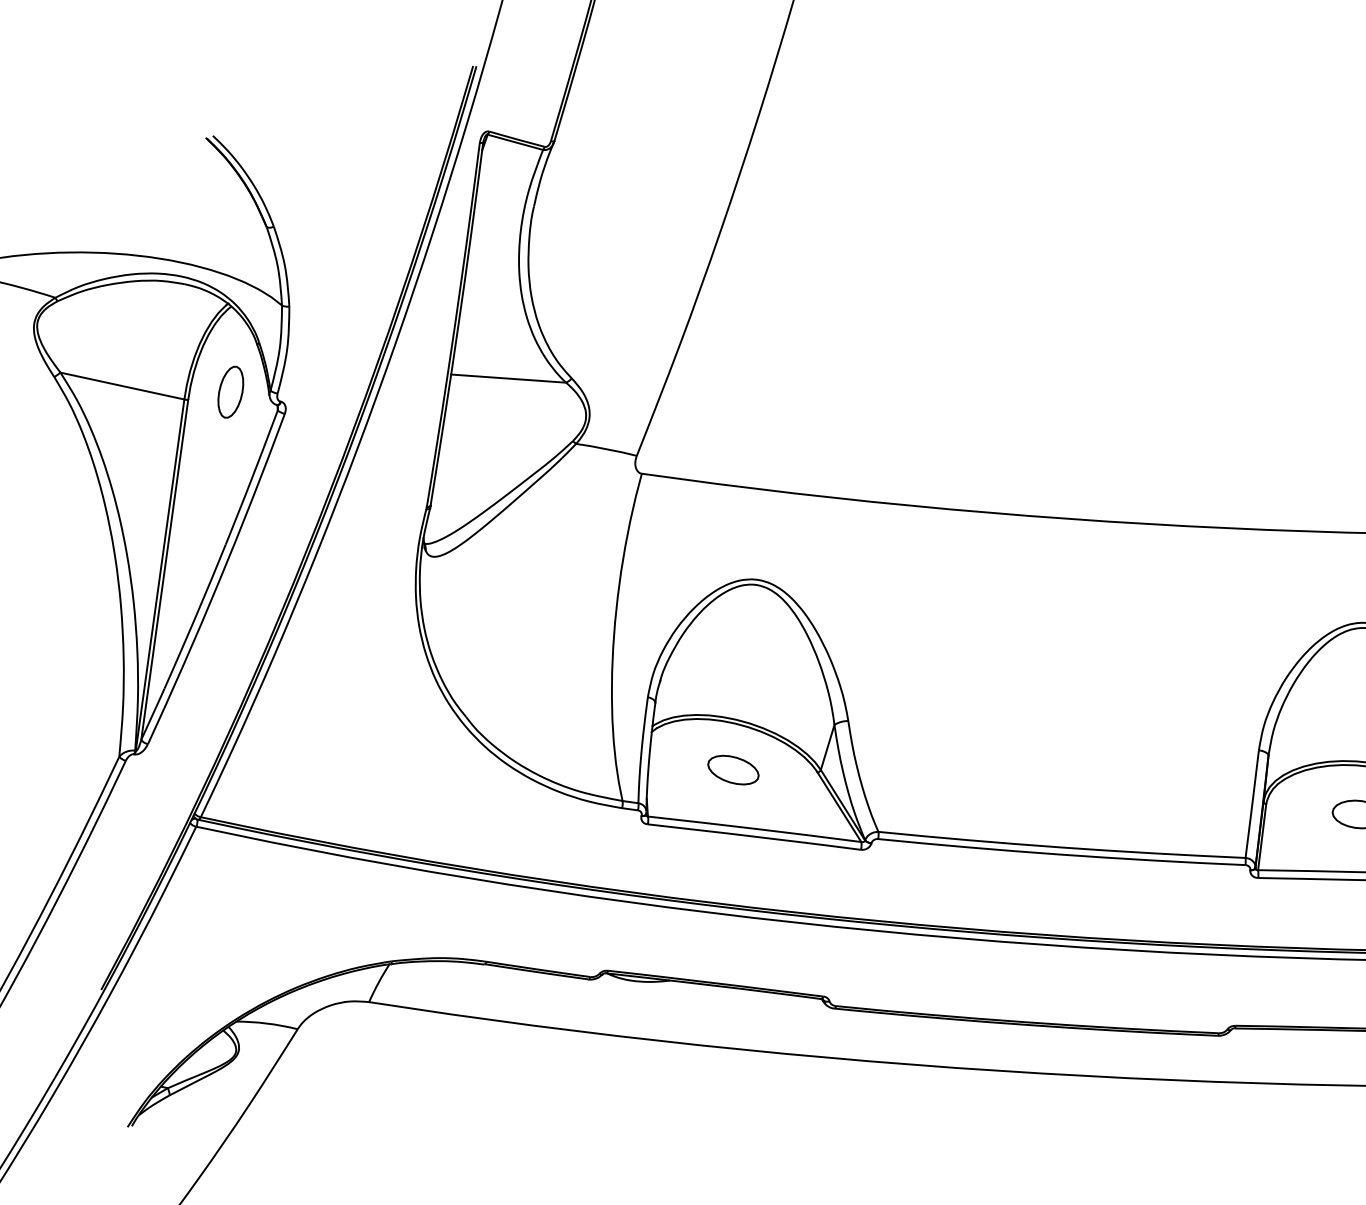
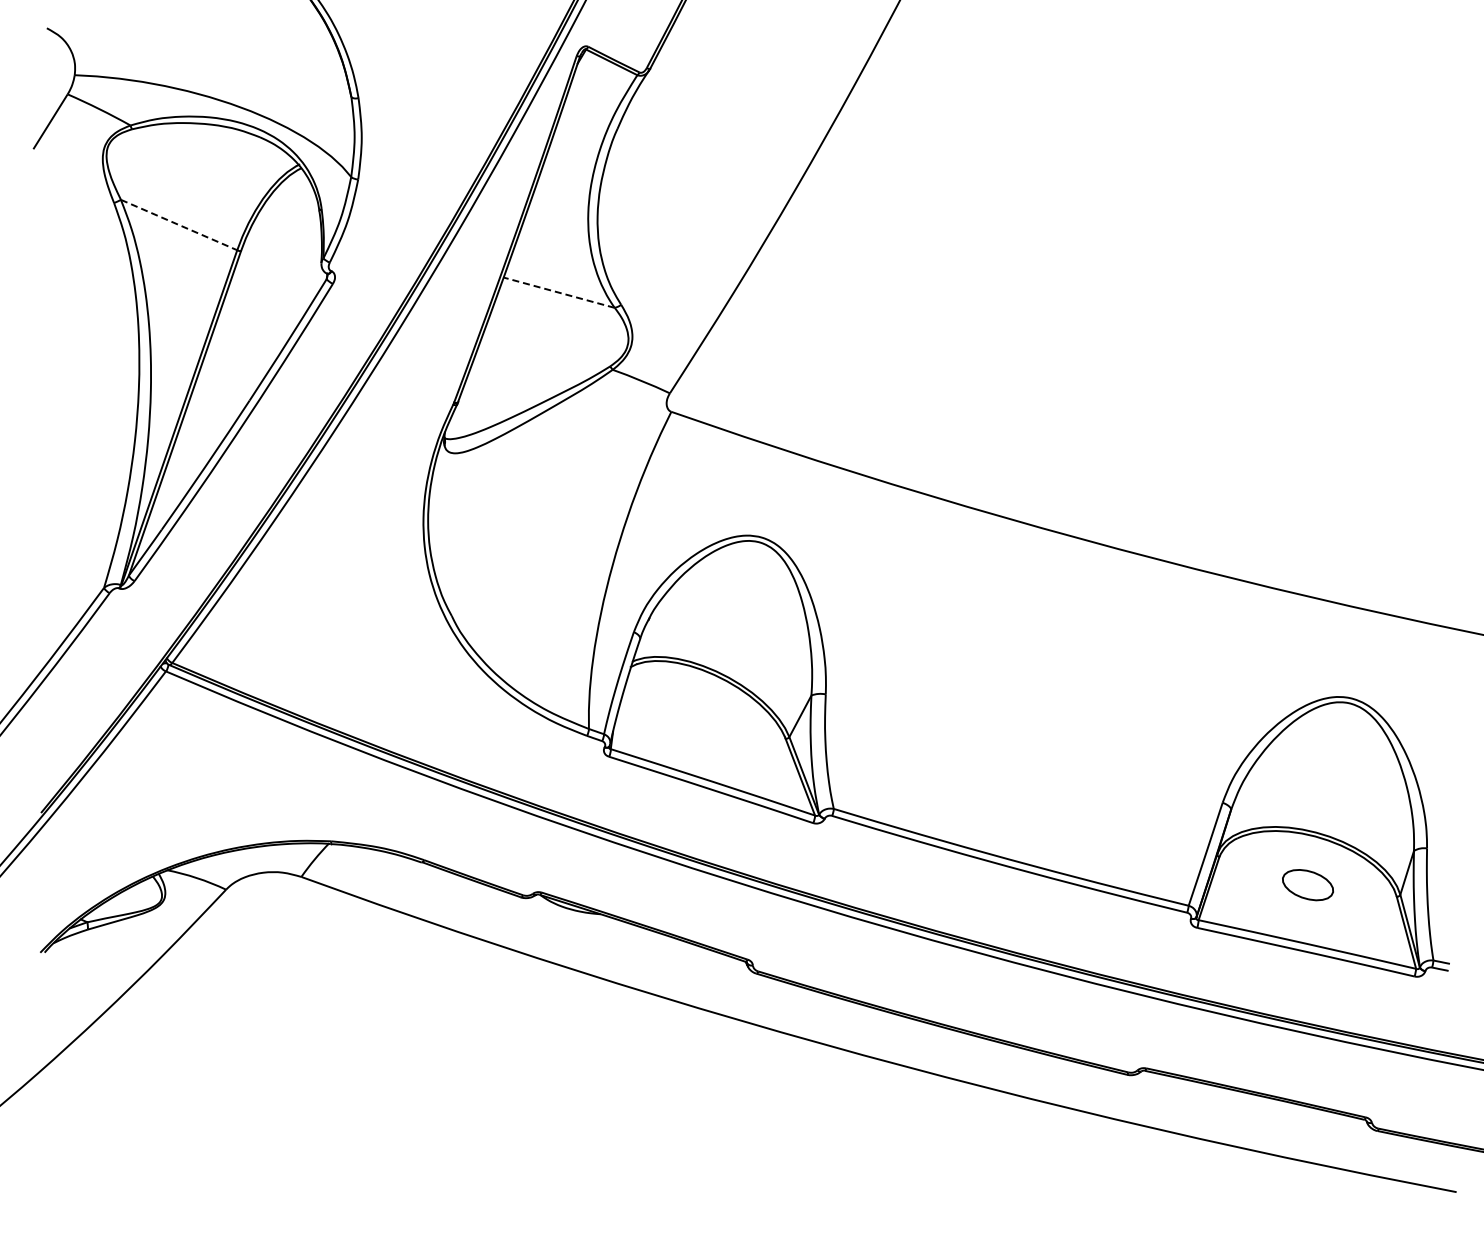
line: (508, 378) -> (559, 292), solid -> dashed
line: (122, 386) -> (179, 225), solid -> dashed
part: (230, 391) -> (283, 251), removed
part: (733, 769) -> (703, 719), removed

